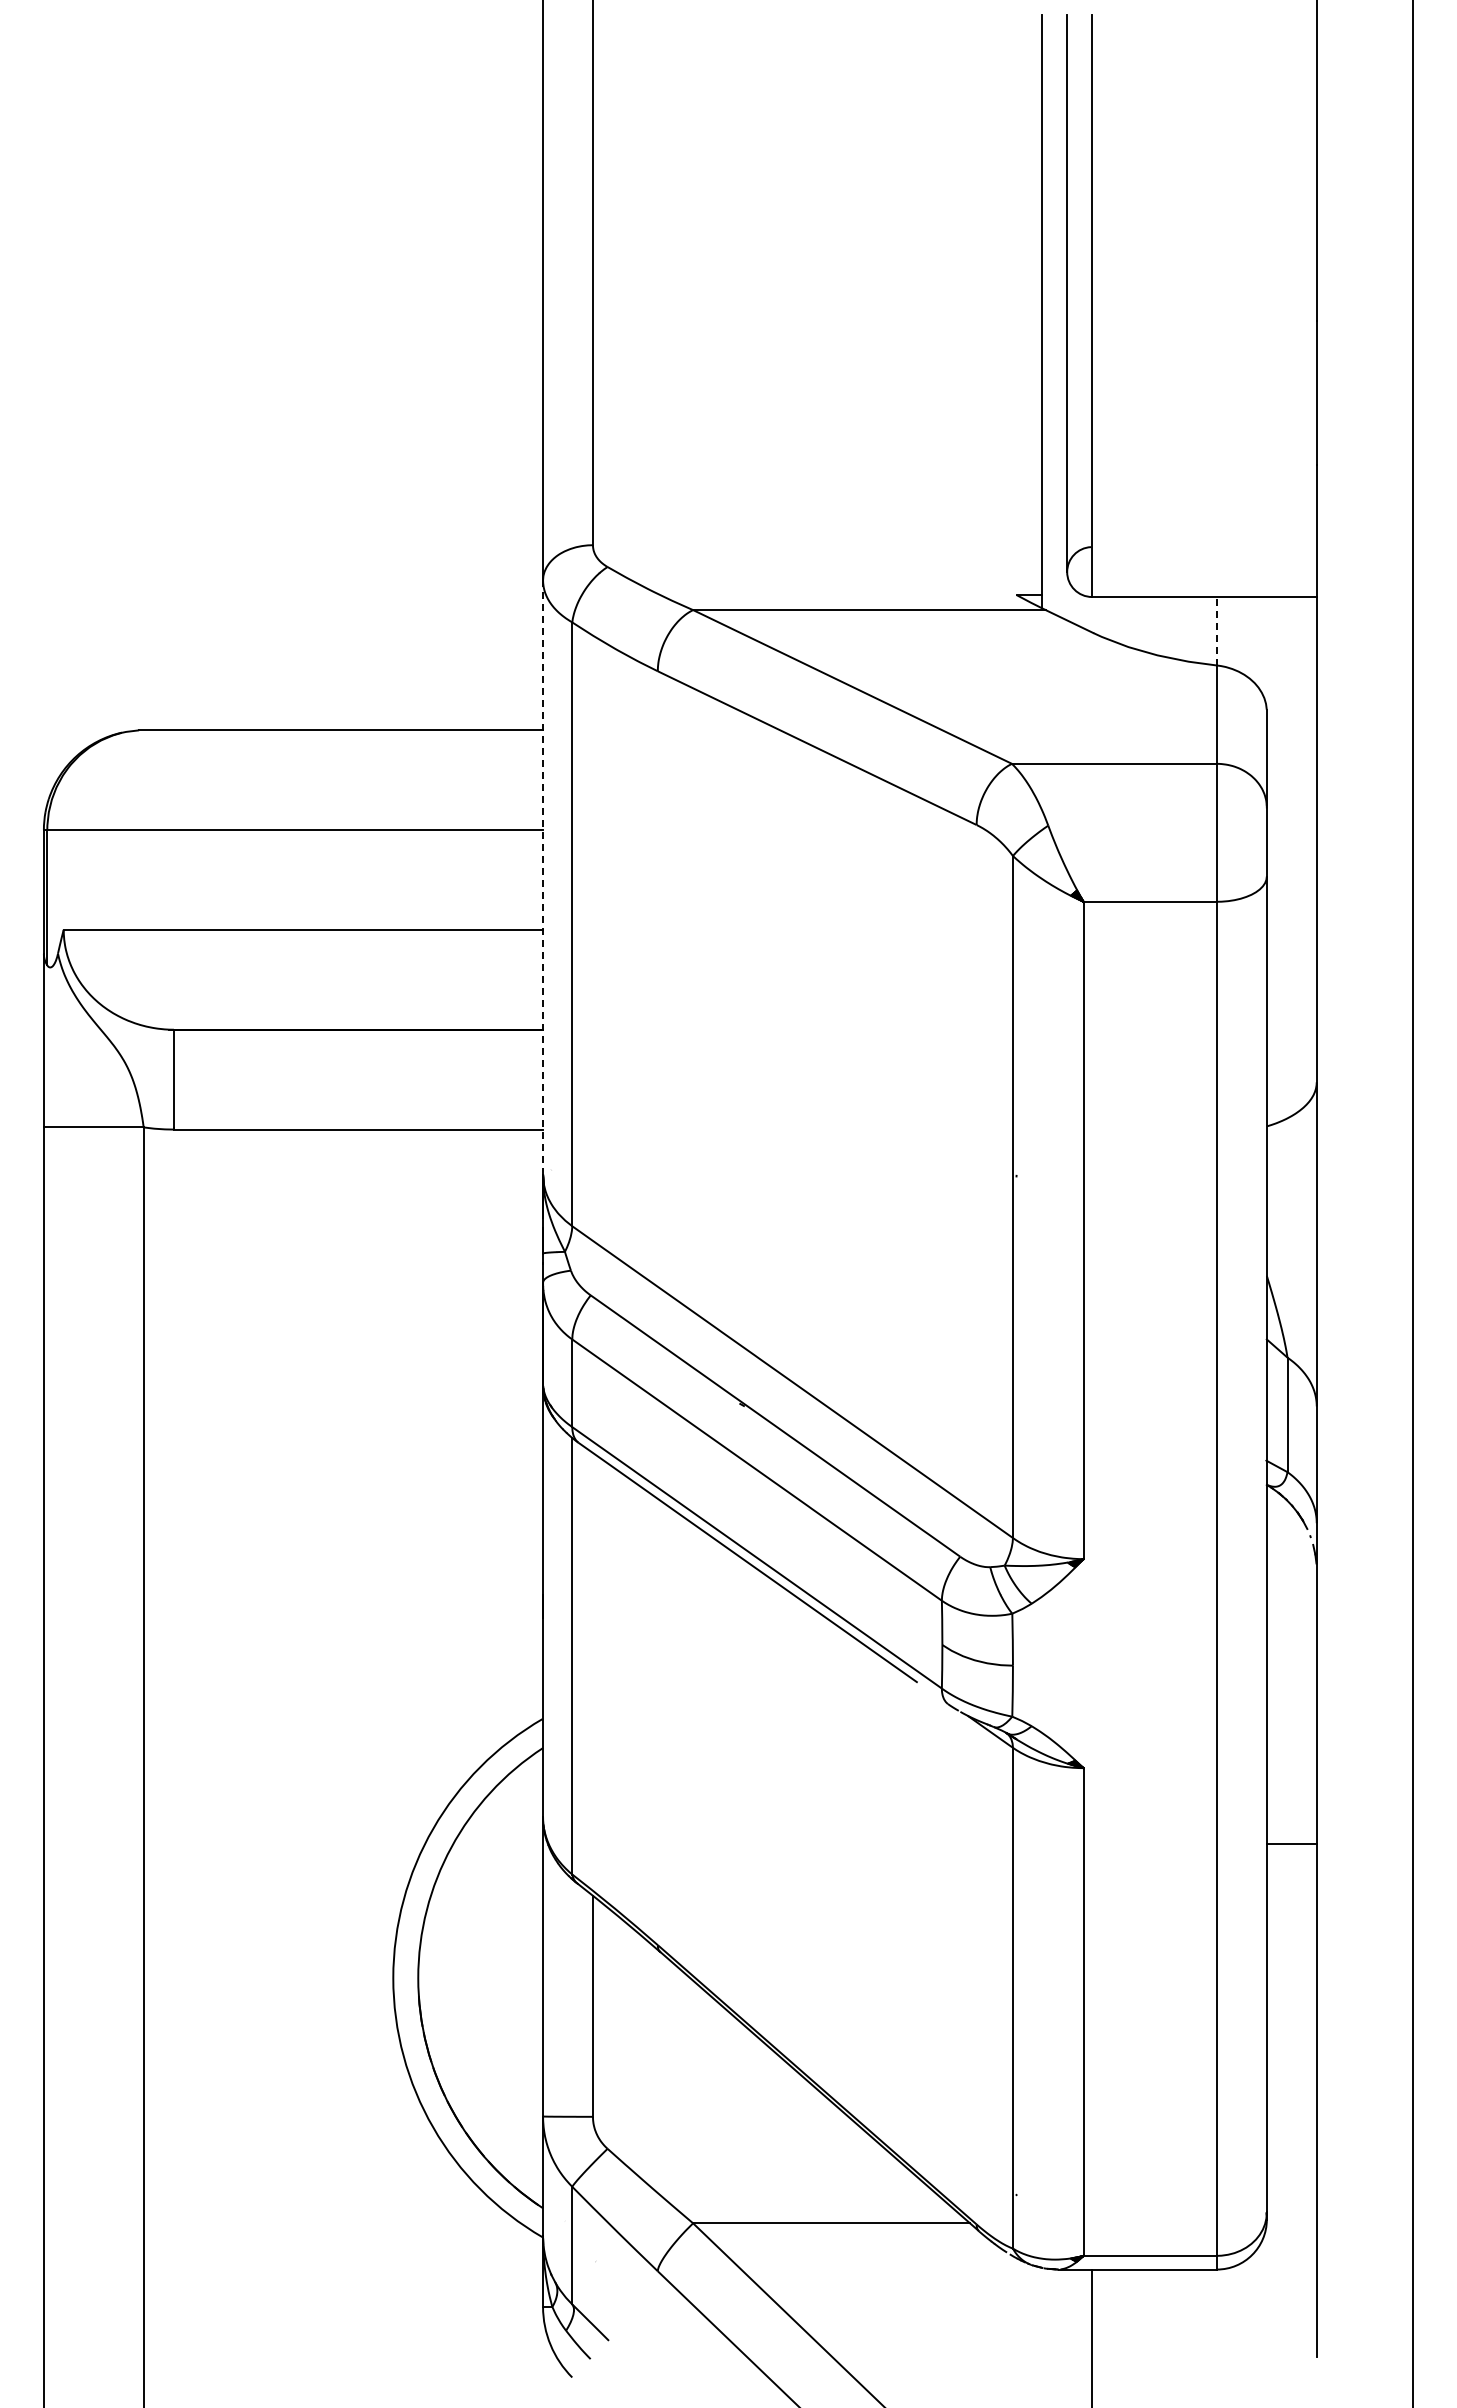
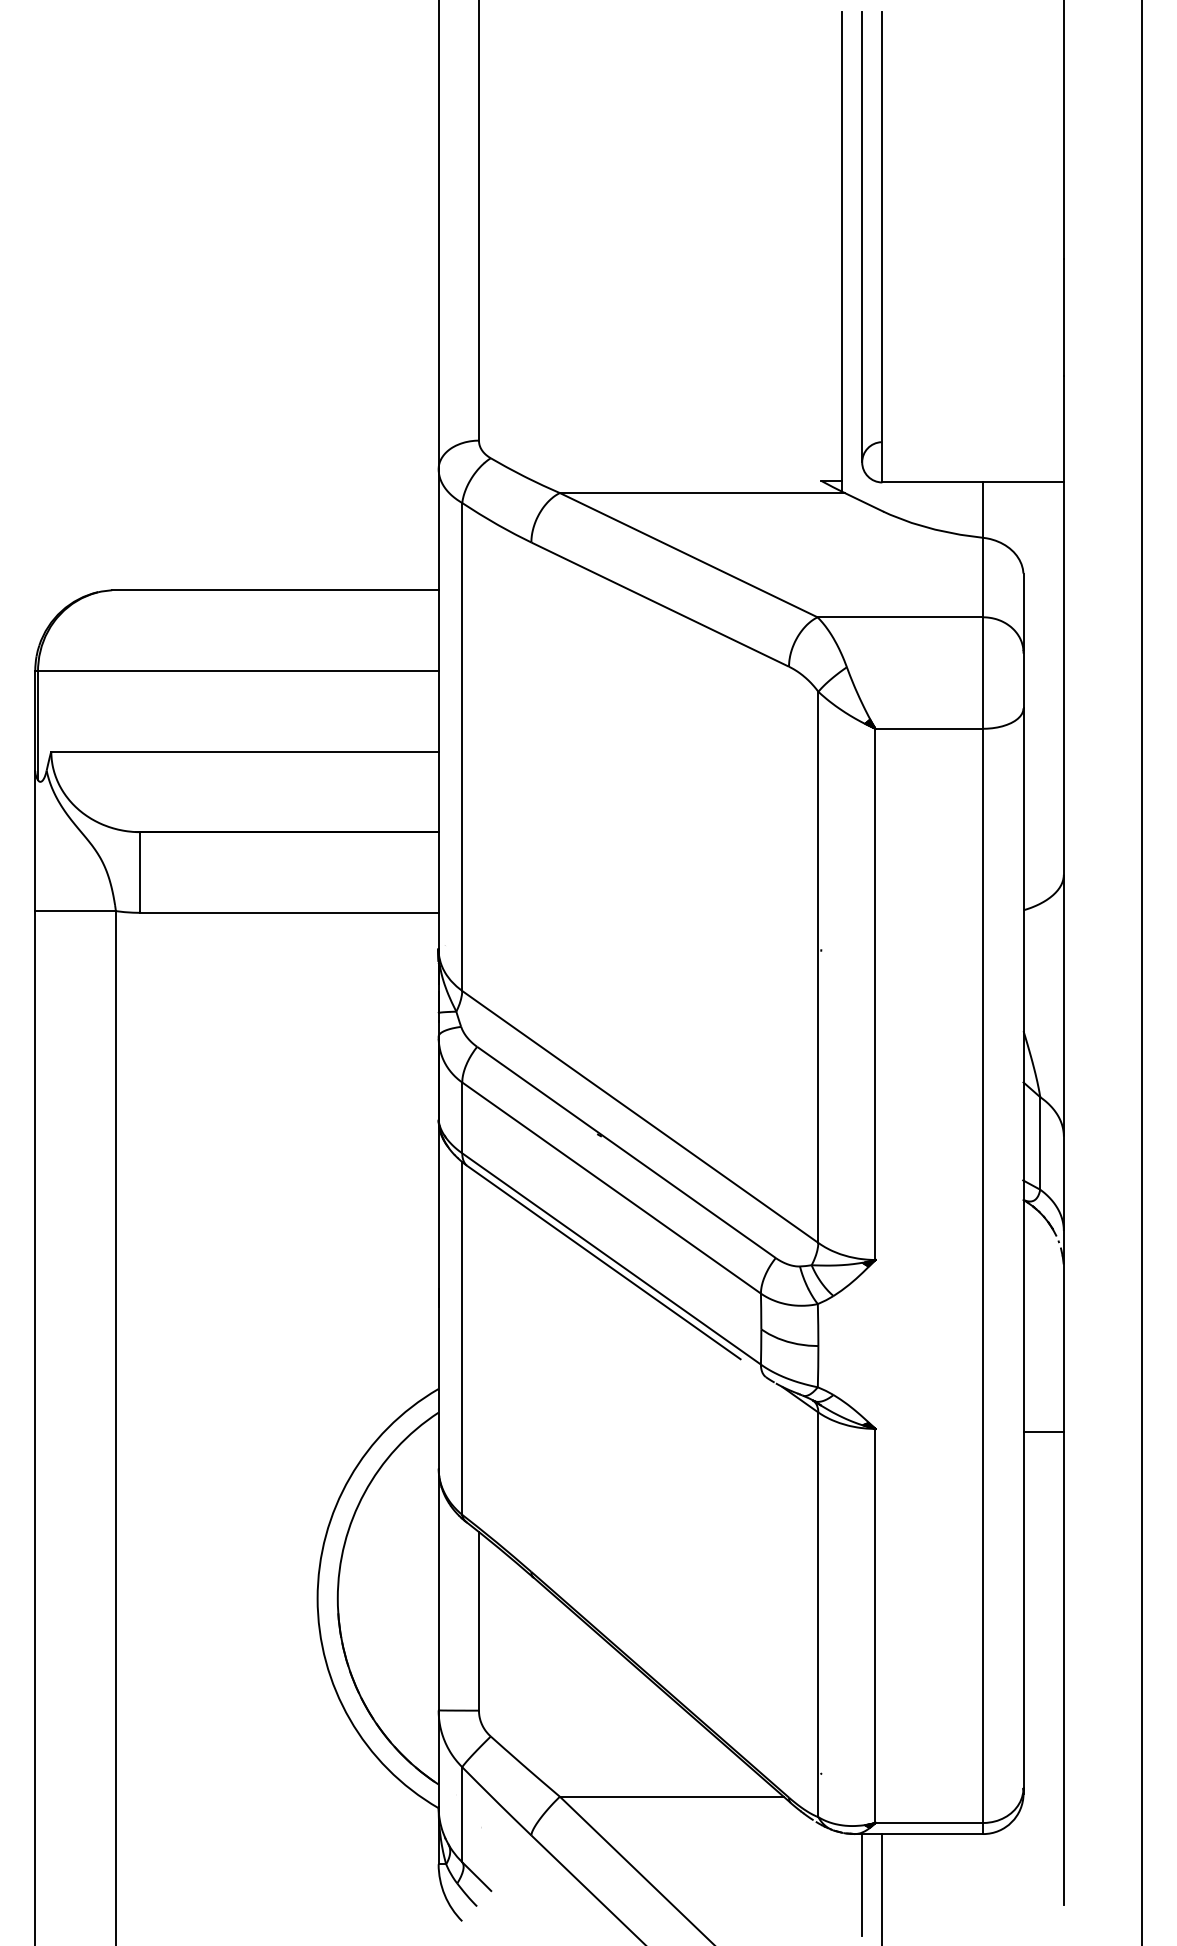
line: (1216, 630) -> (982, 509), dashed -> solid
line: (543, 878) -> (439, 709), dashed -> solid
line: (1291, 1843) -> (1043, 1431), moved
line: (1067, 2332) -> (862, 1884), added

